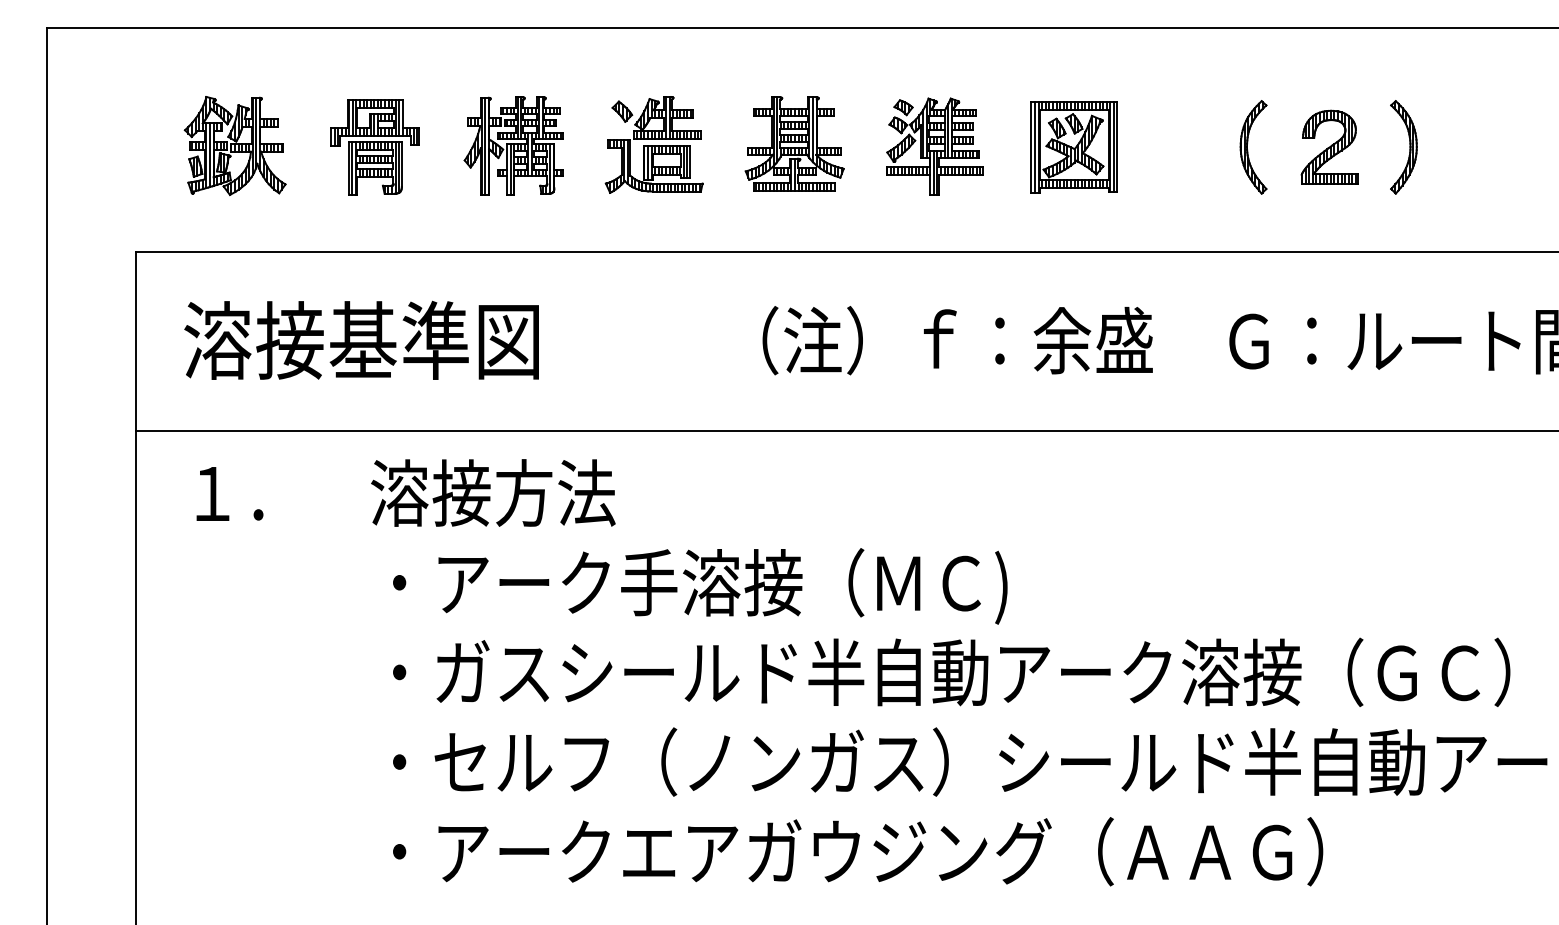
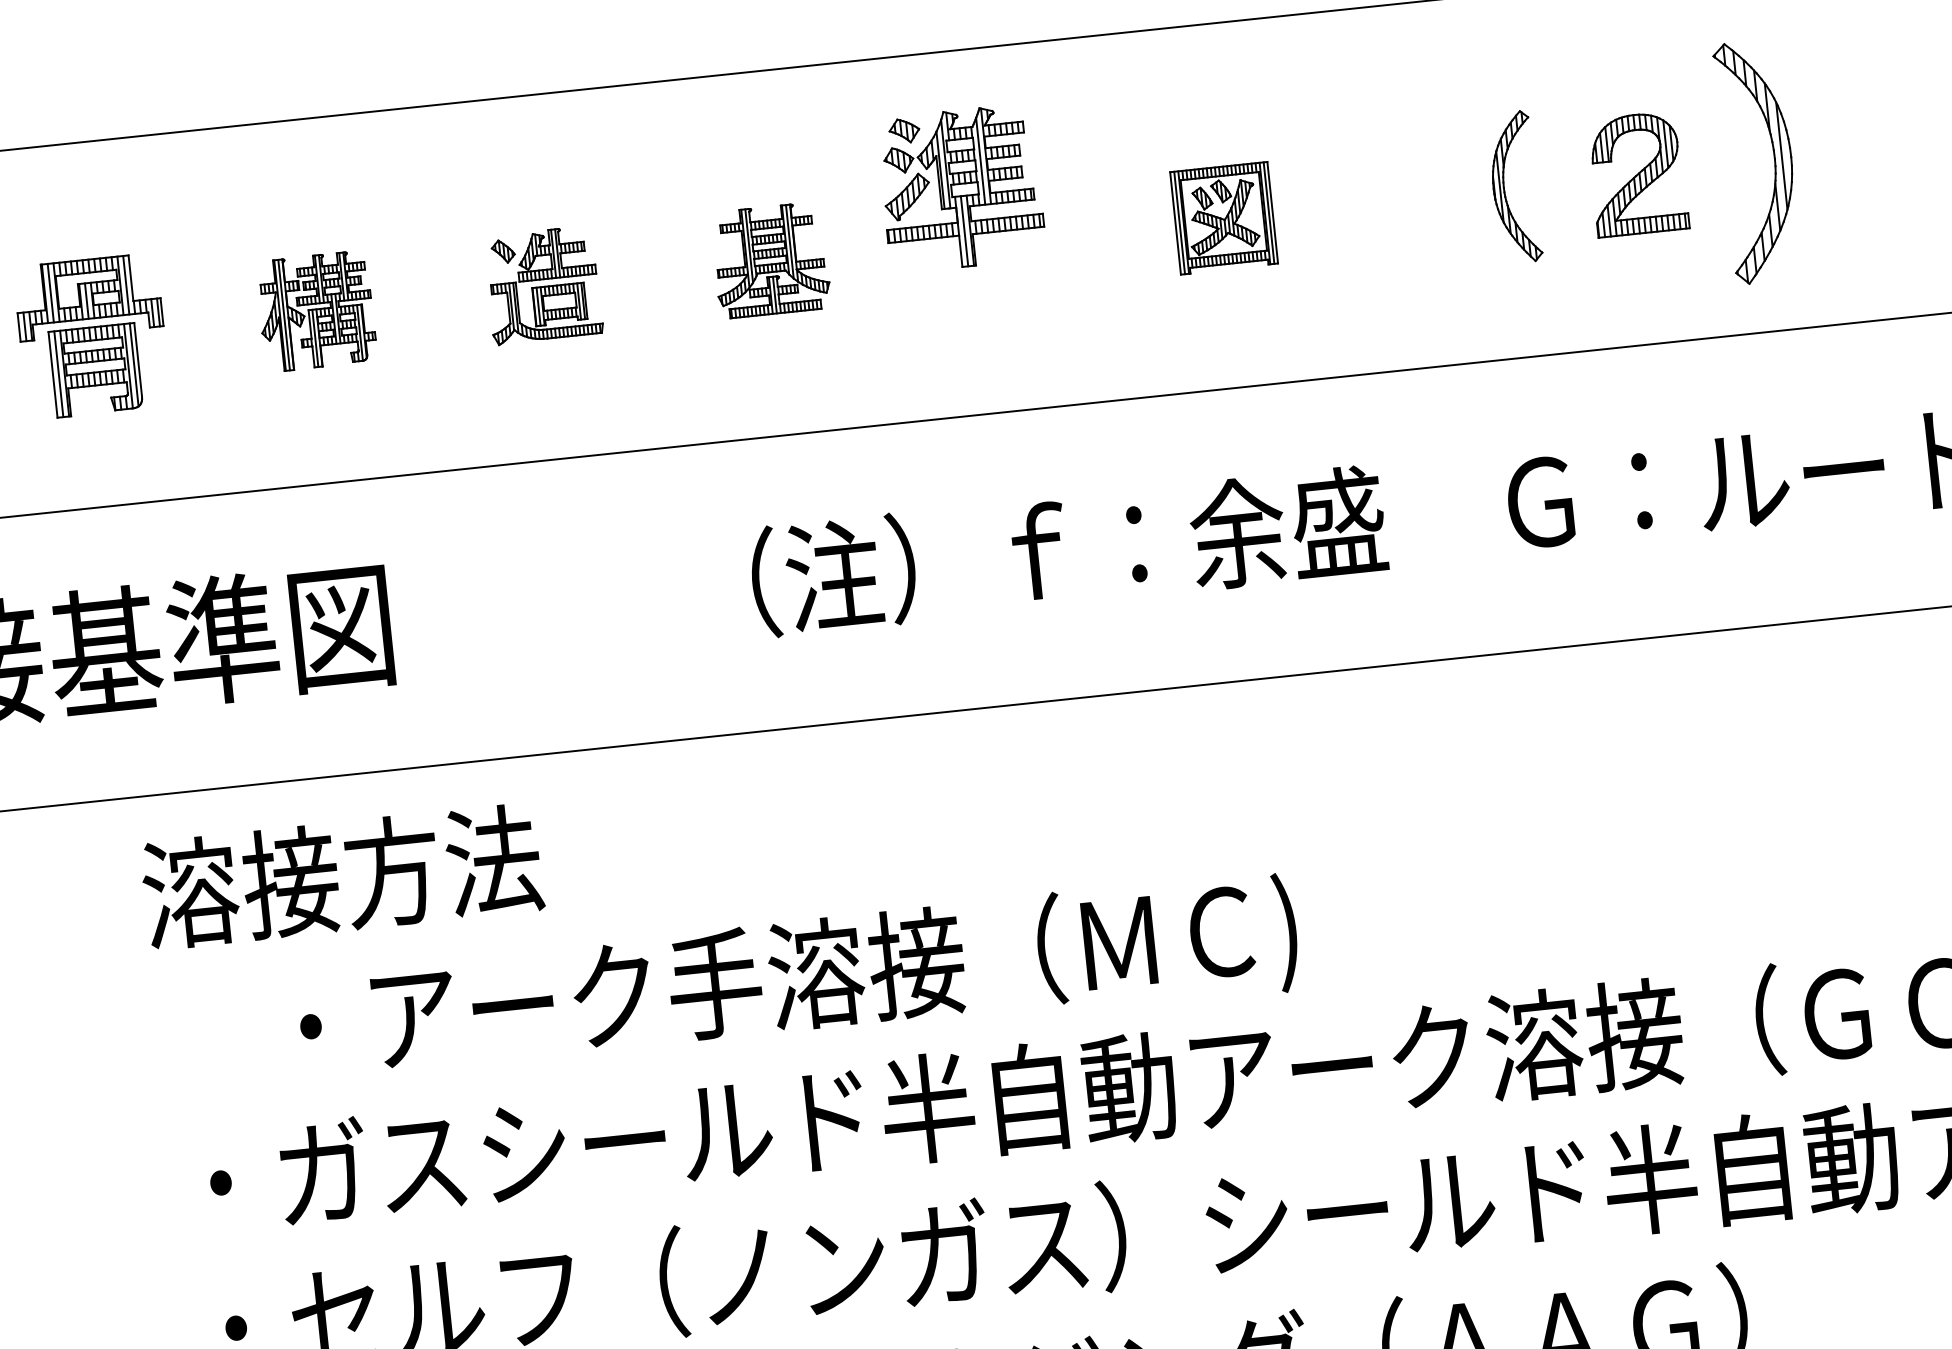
part: (794, 143) -> (770, 259), size x0.7
part: (653, 144) -> (542, 284), size x0.7
part: (513, 145) -> (315, 310), size x0.7
part: (934, 146) -> (961, 188), moved
part: (1073, 147) -> (1222, 218), size x0.7
part: (1403, 147) -> (1757, 162), size x1.6
text: (700, 586) -> (798, 981), moved

